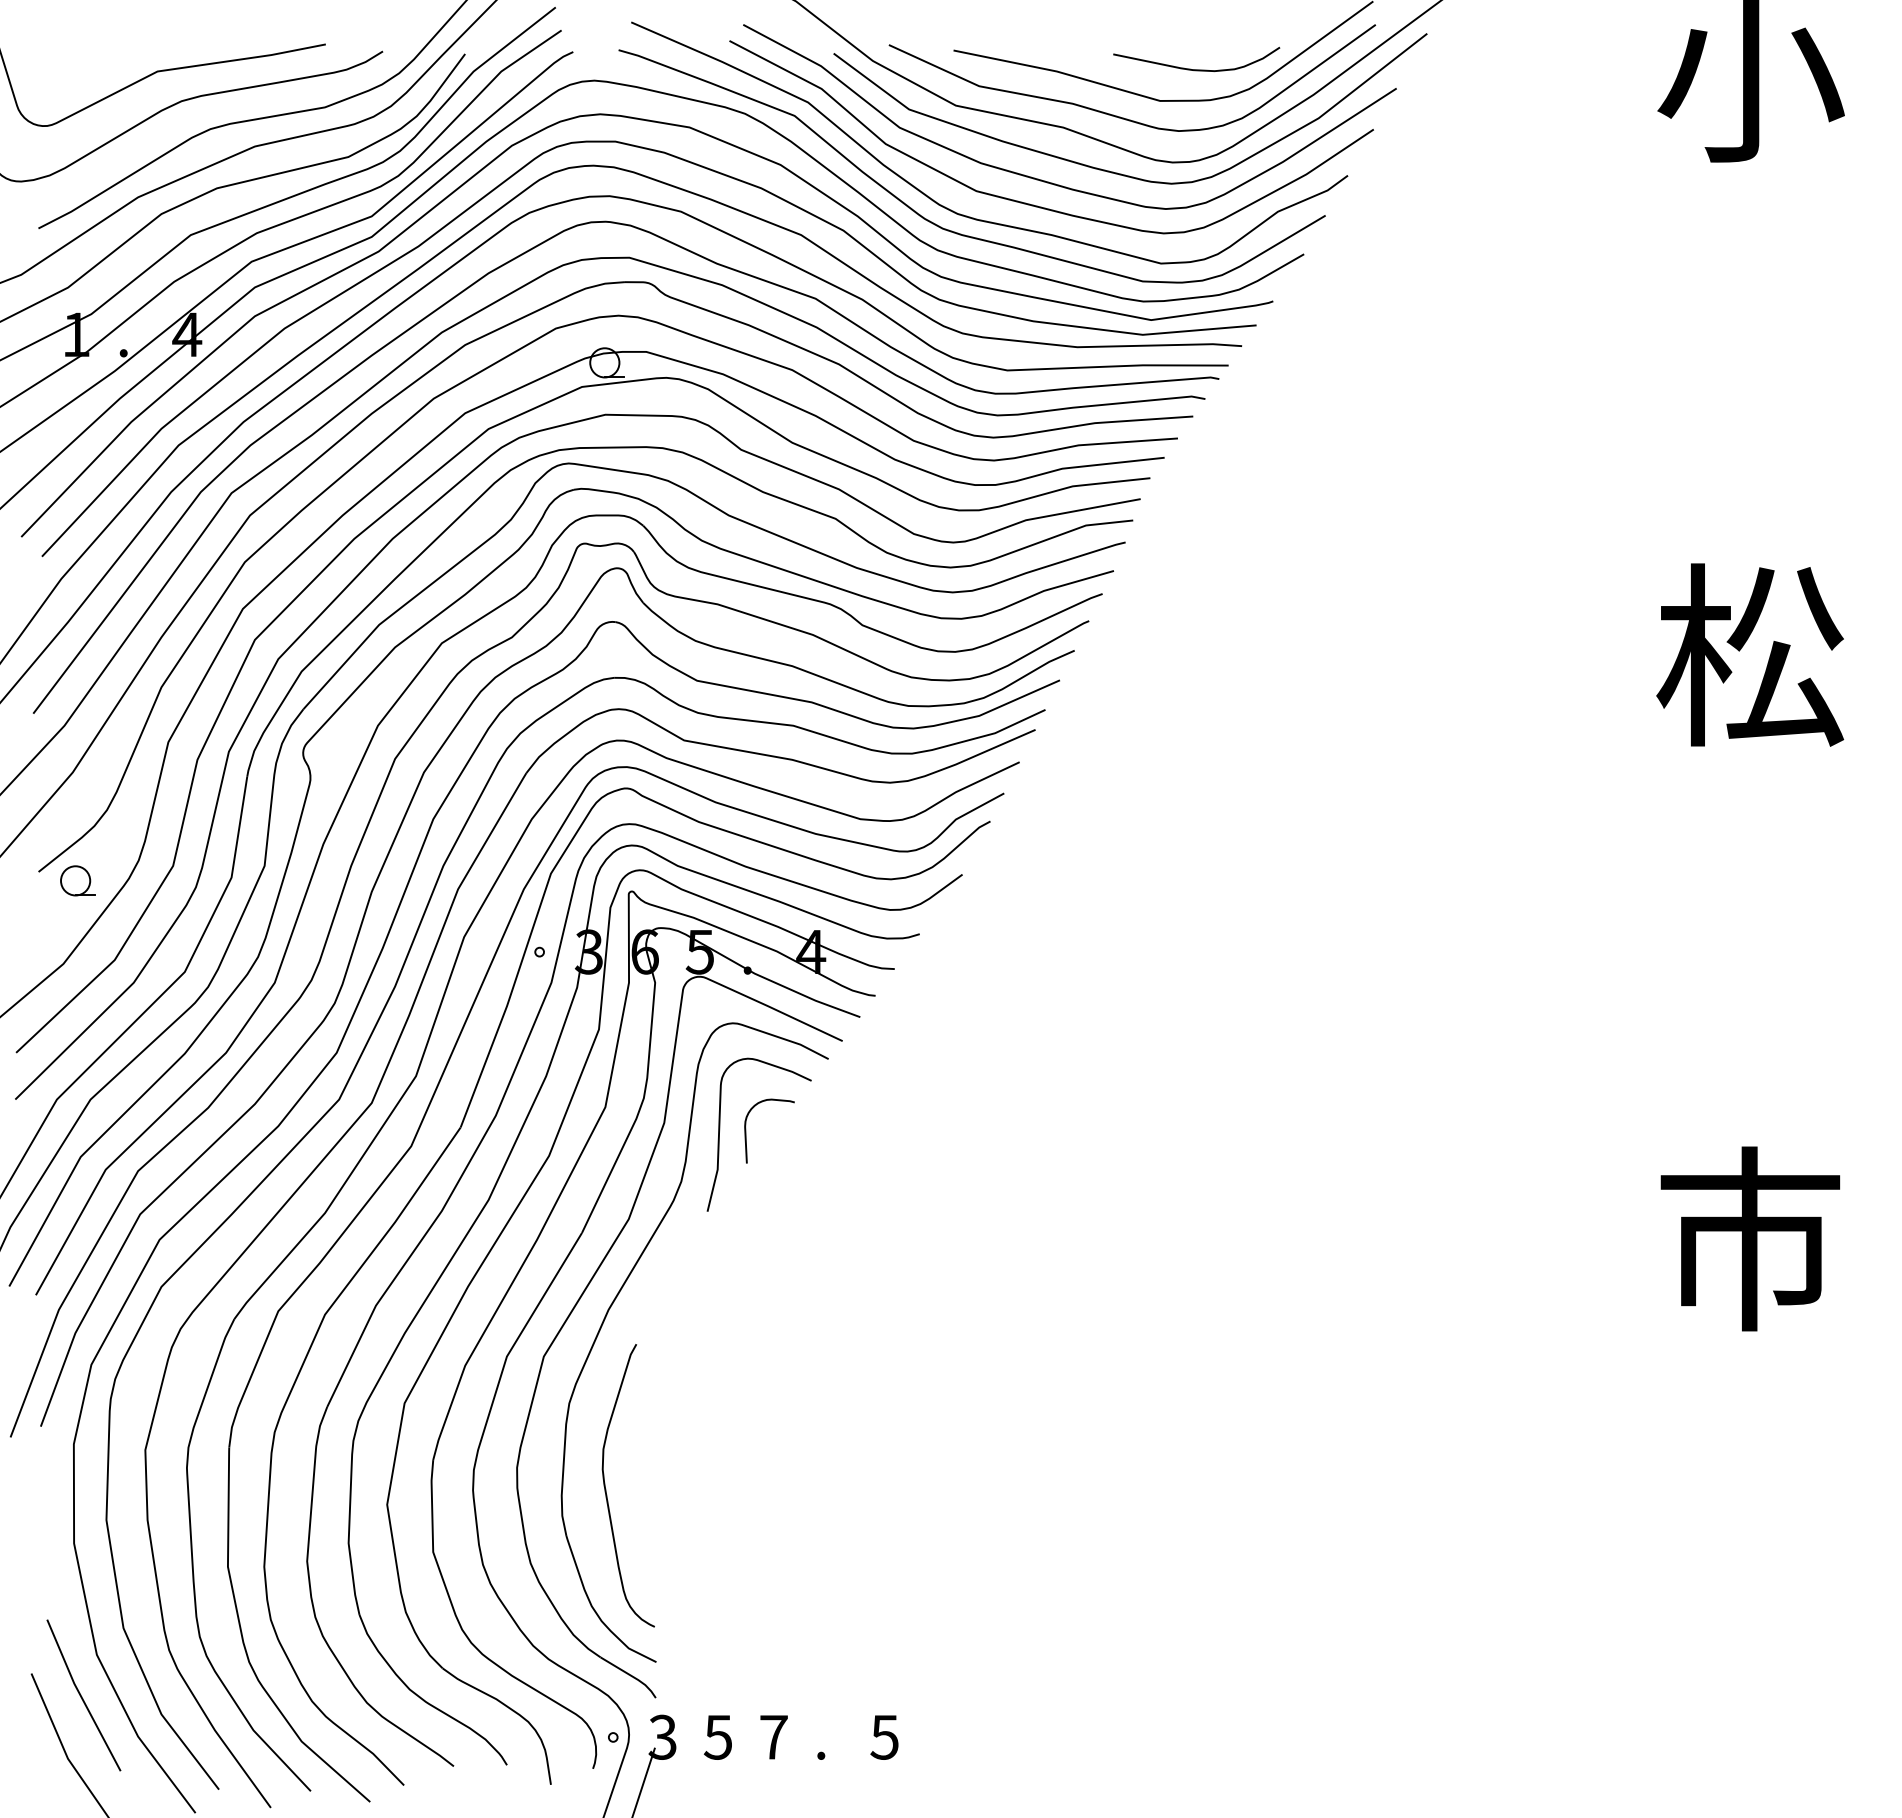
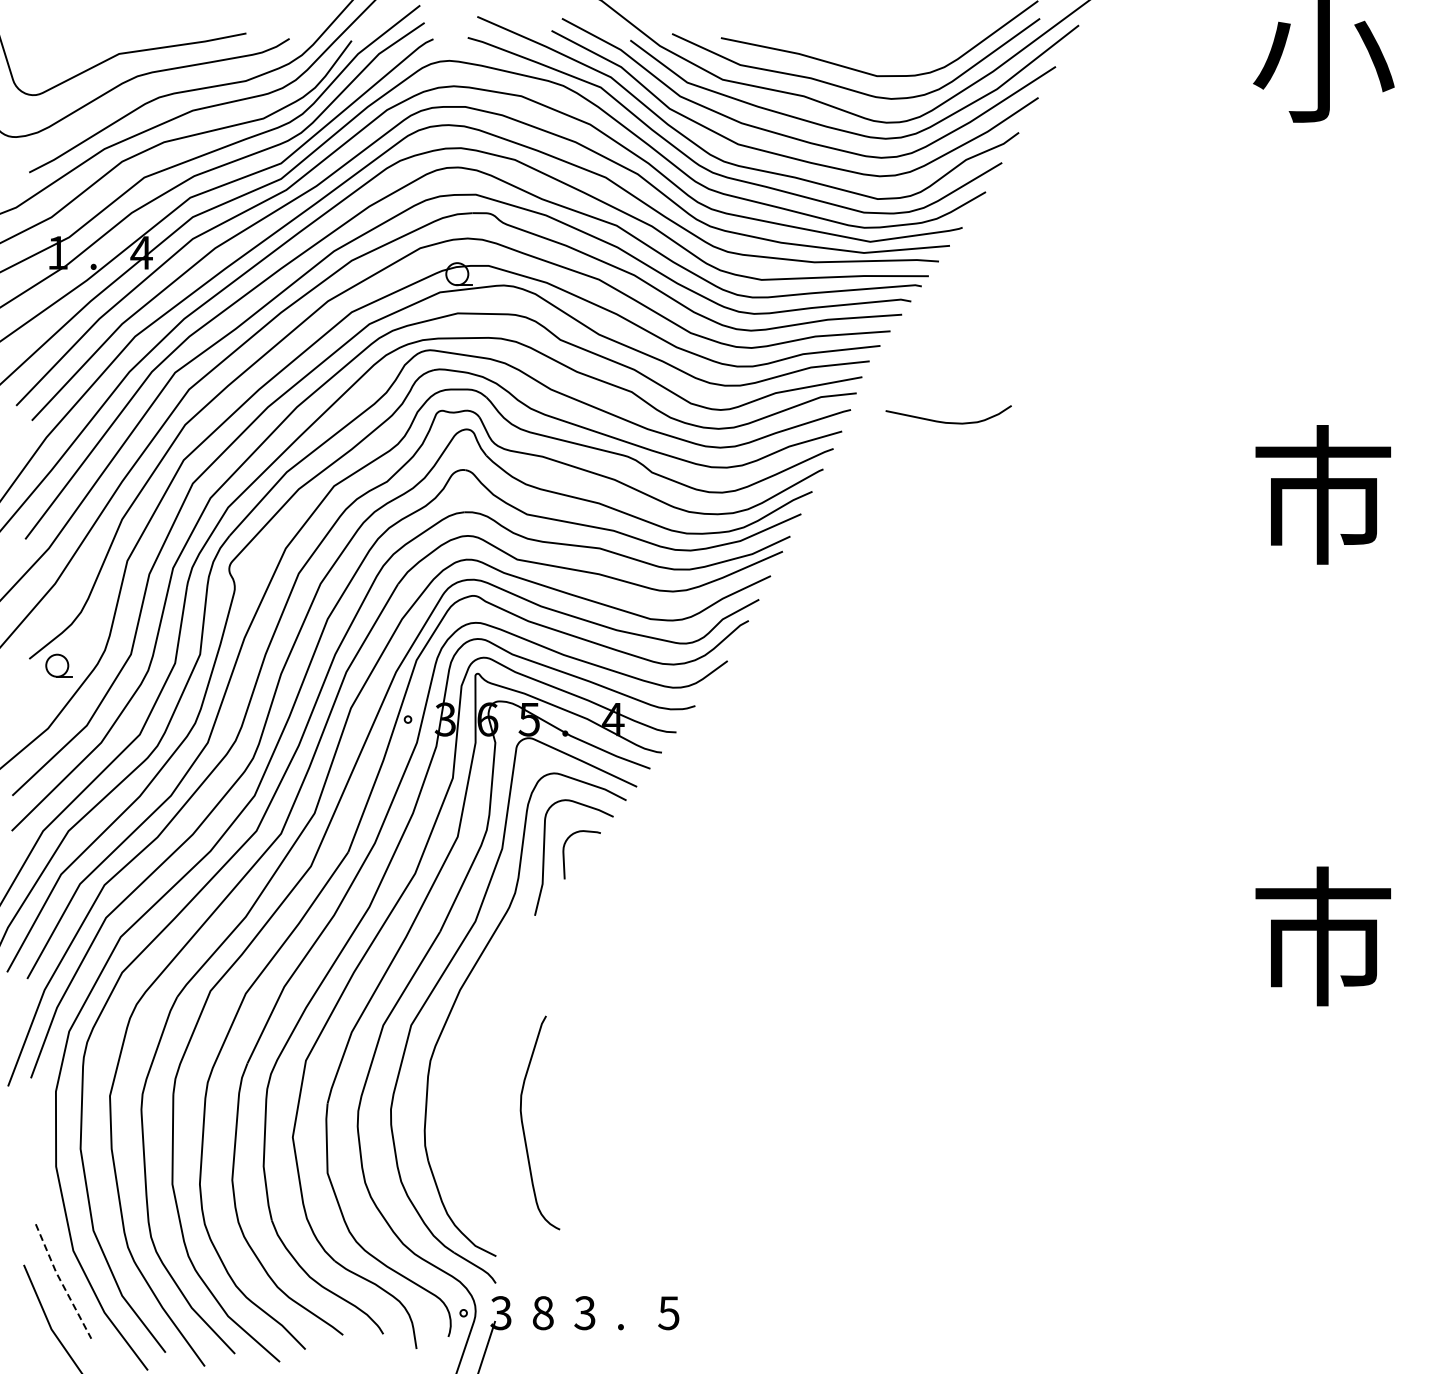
curve: (1192, 68) -> (945, 421), moved
text: (1749, 654) -> (1322, 494), 松 -> 市
curve: (606, 1486) -> (523, 1123), moved
line: (81, 1696) -> (61, 1282), solid -> dashed
text: (717, 1737) -> (542, 1313), 5 -> 8
text: (773, 1737) -> (584, 1313), 7 -> 3

